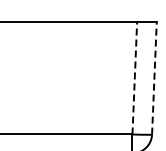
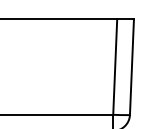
line: (134, 77) -> (114, 66), dashed -> solid
line: (154, 78) -> (132, 67), dashed -> solid

